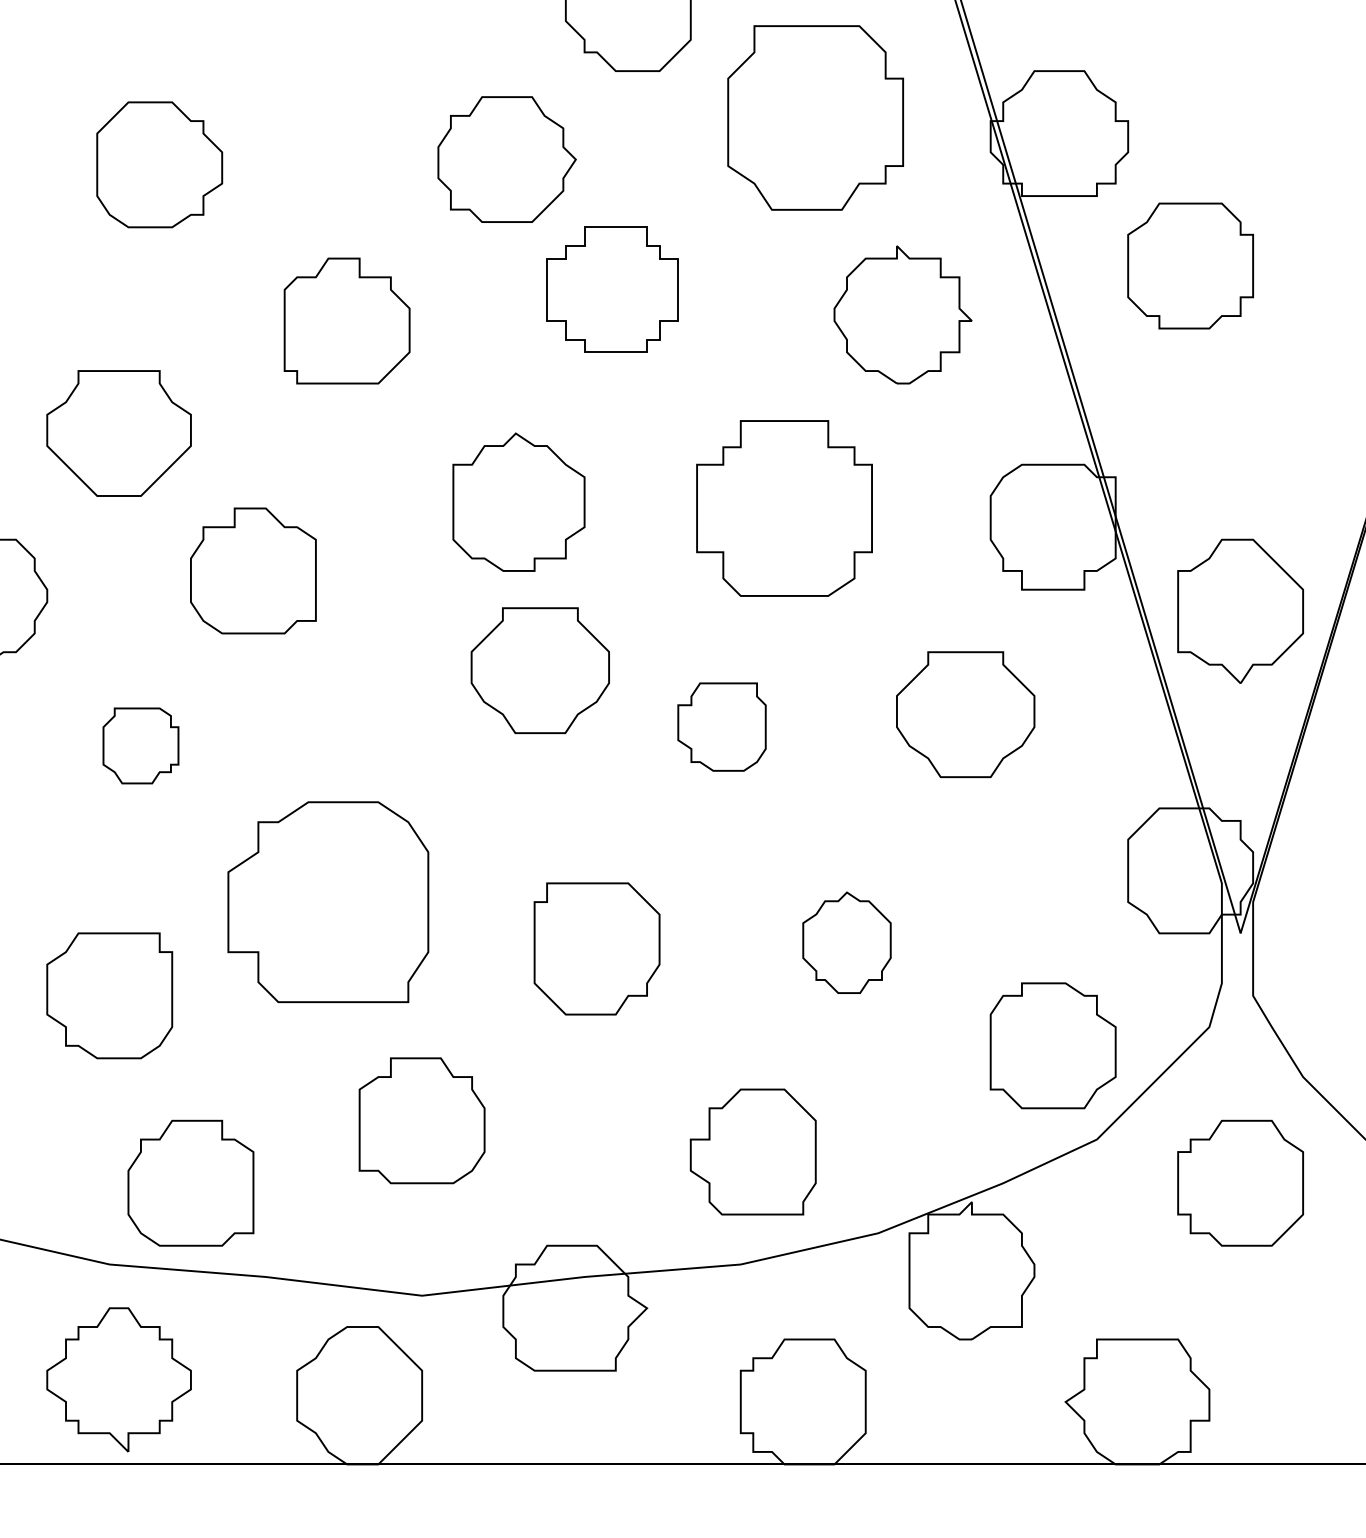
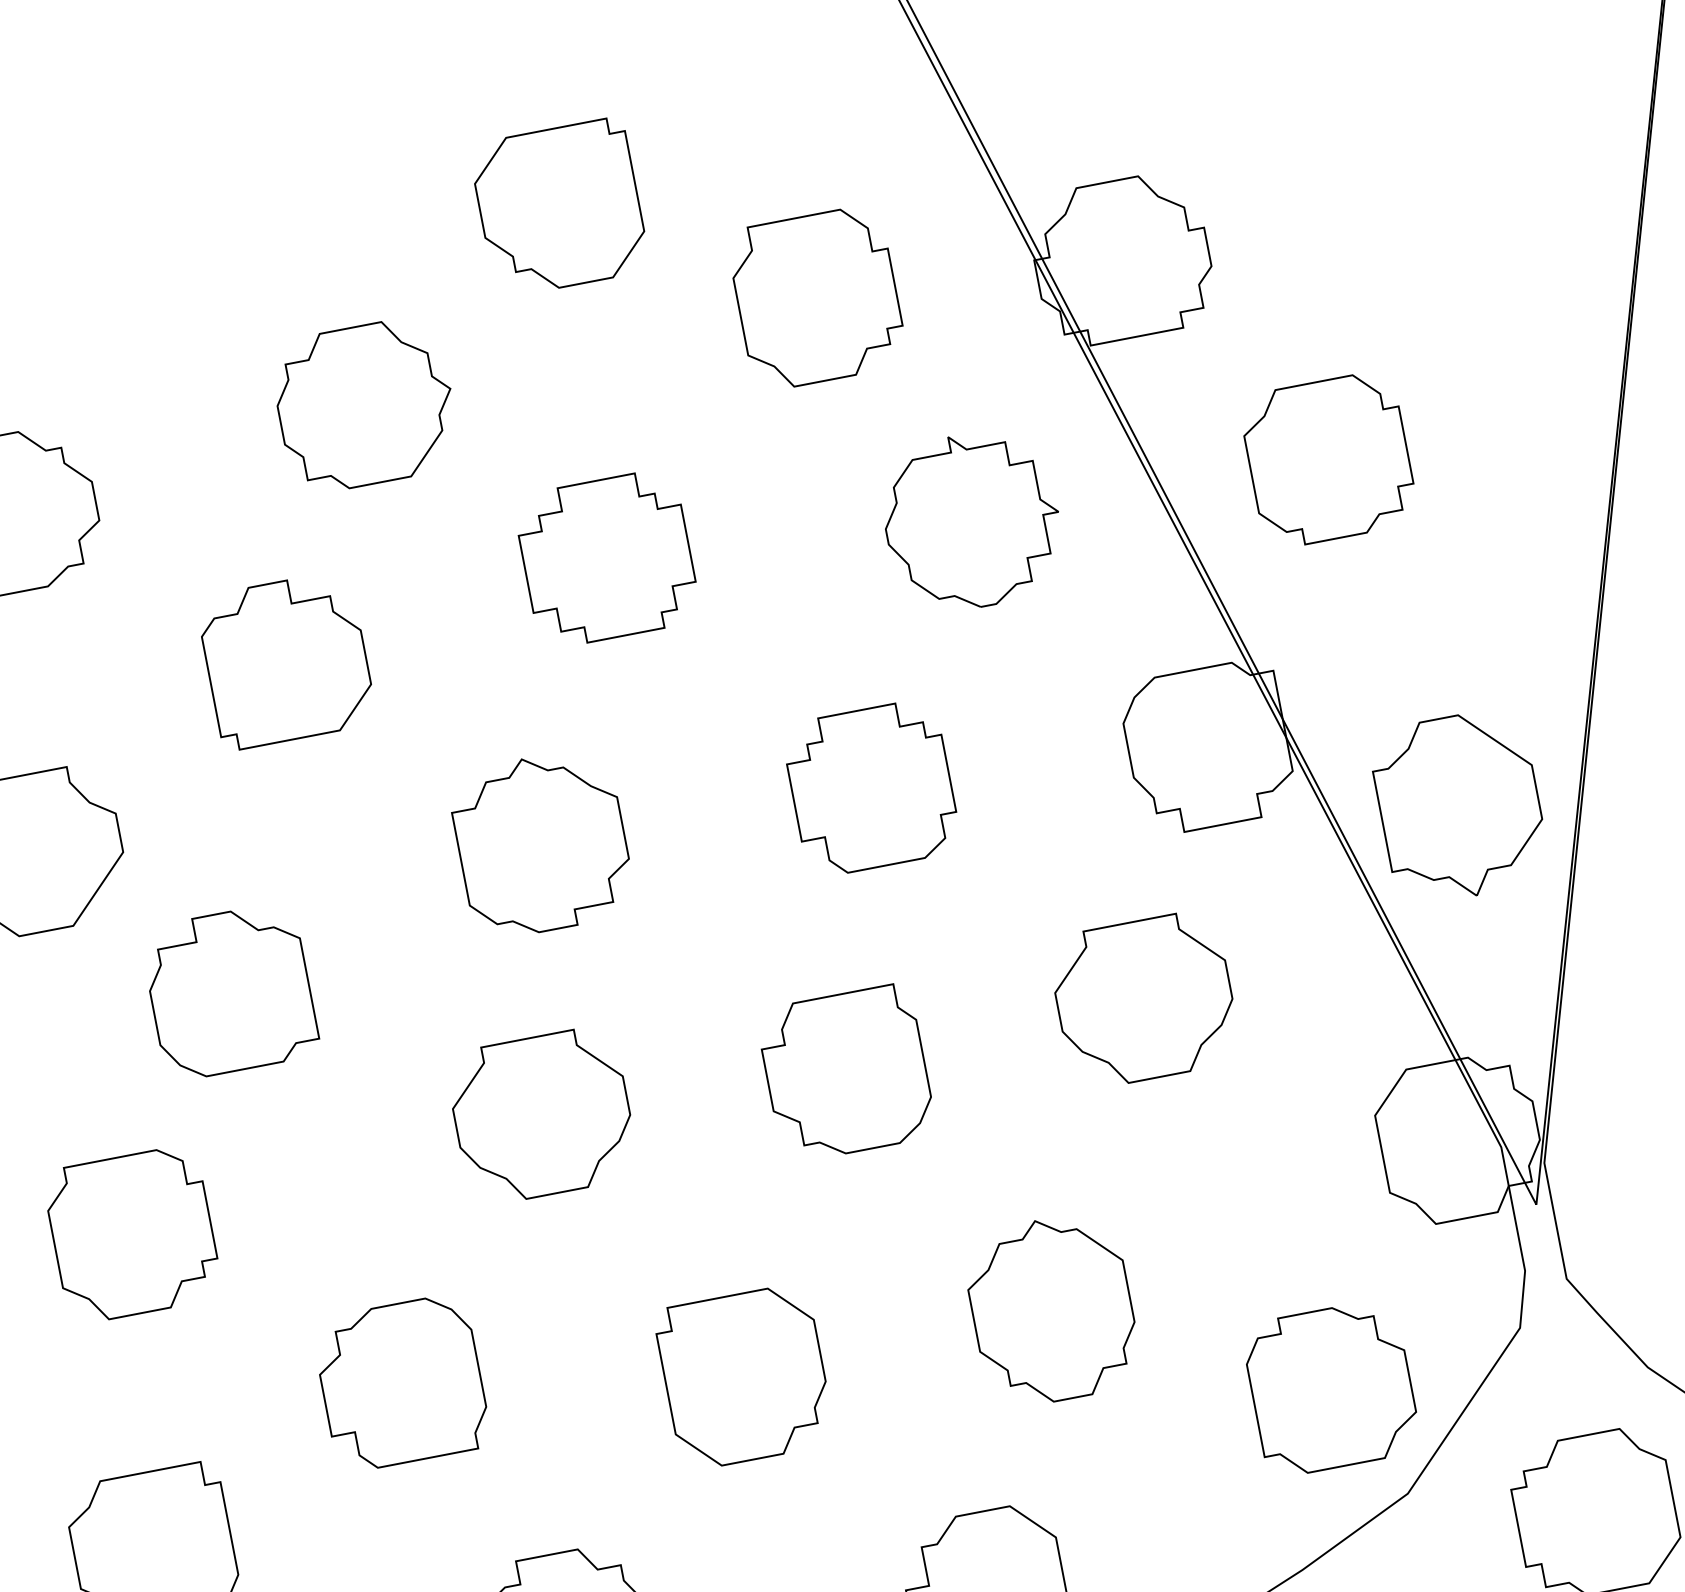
part: (815, 117) -> (816, 297), size x0.71
part: (506, 159) -> (364, 405), moved
part: (1190, 265) -> (1328, 459), moved
part: (784, 508) -> (871, 788), size x0.71
part: (539, 670) -> (541, 1115), moved
part: (721, 726) -> (845, 1072), size x1.43
part: (140, 745) -> (132, 1234), size x1.67
part: (328, 901) -> (401, 1382), size x0.62
part: (846, 942) -> (1051, 1309), size x1.43

